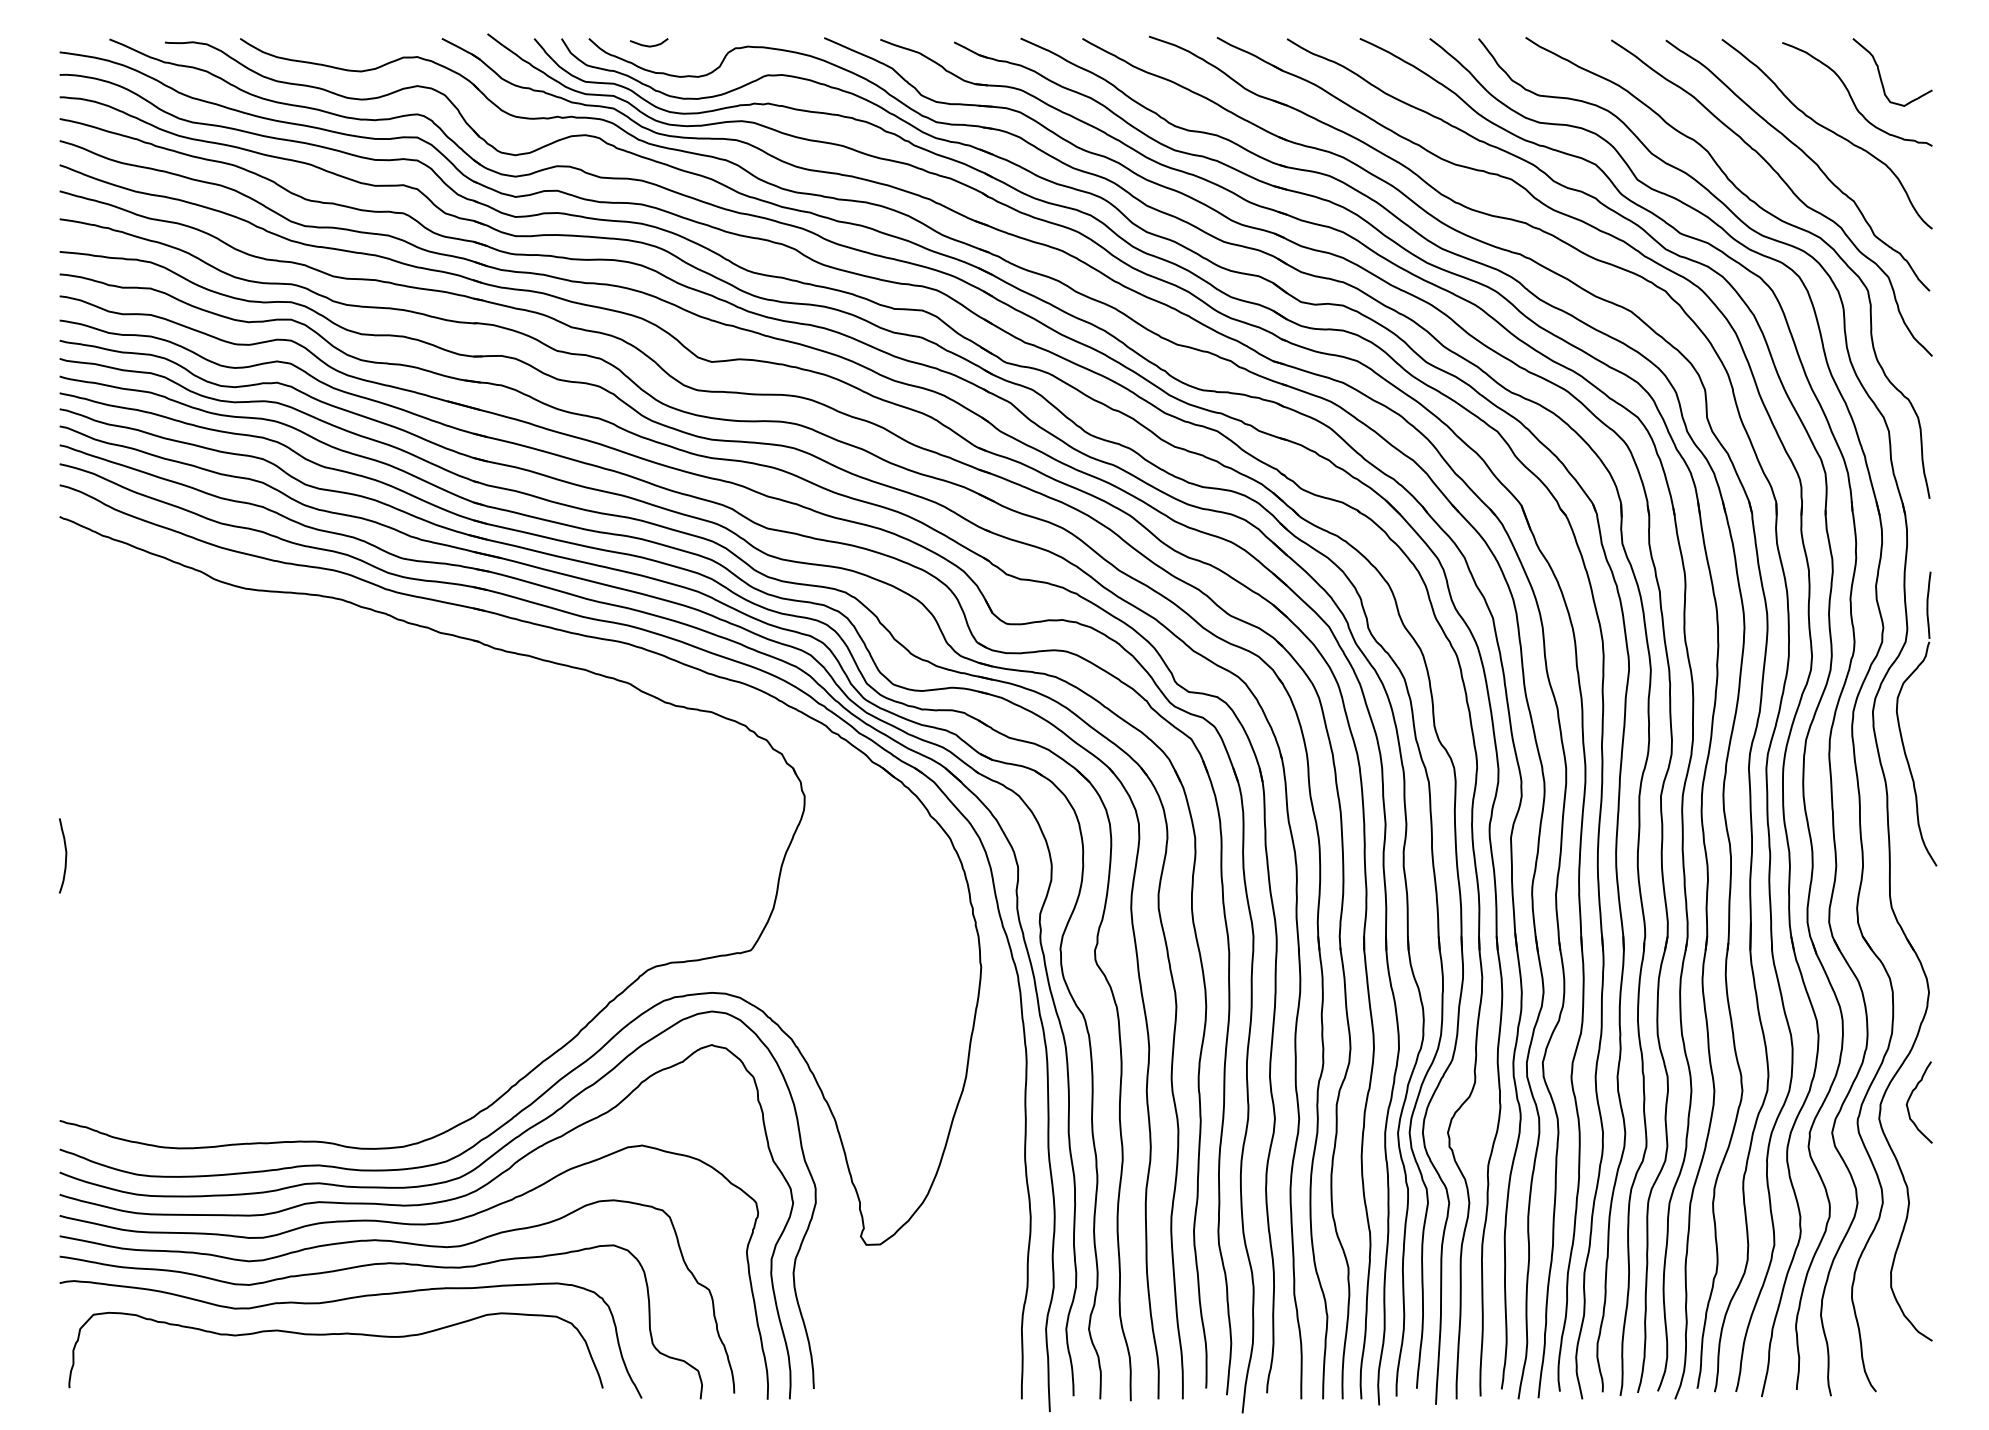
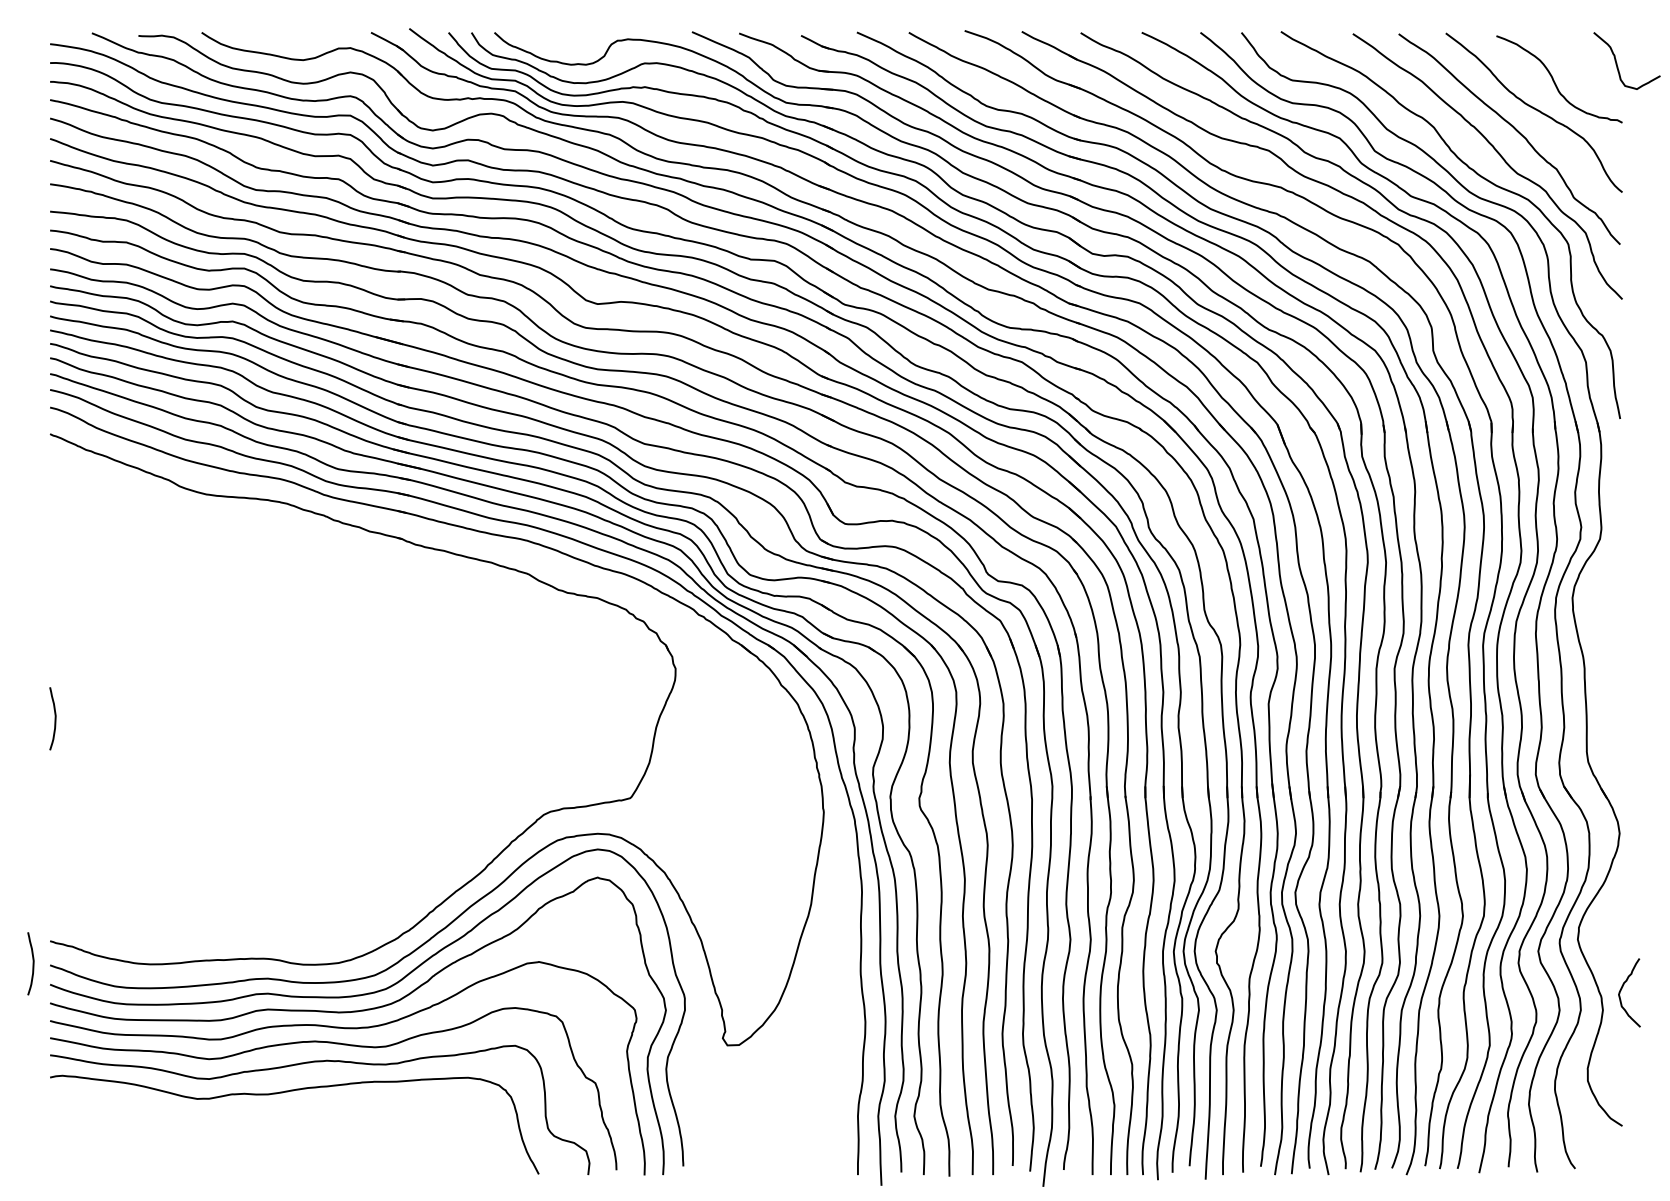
curve: (649, 45) -> (545, 38), removed
curve: (1881, 74) -> (1617, 62), moved
part: (1900, 723) -> (1595, 607), removed
curve: (1910, 1097) -> (1622, 988), moved
curve: (38, 1147) -> (32, 963), added
curve: (335, 1335) -> (281, 1121), removed

